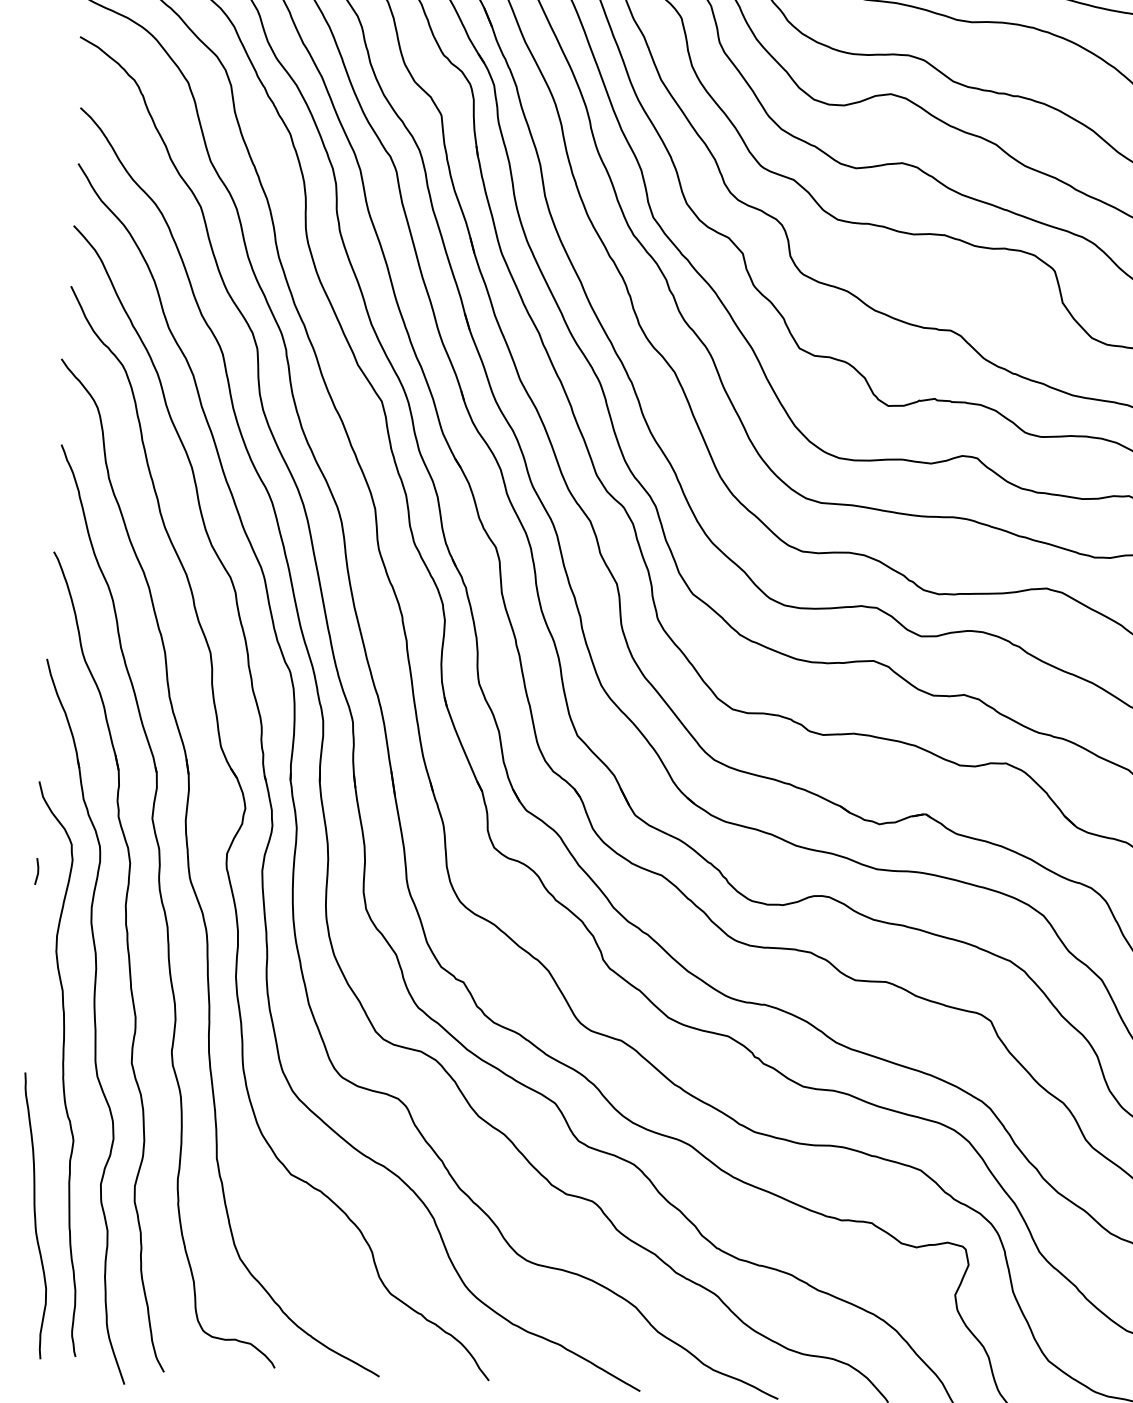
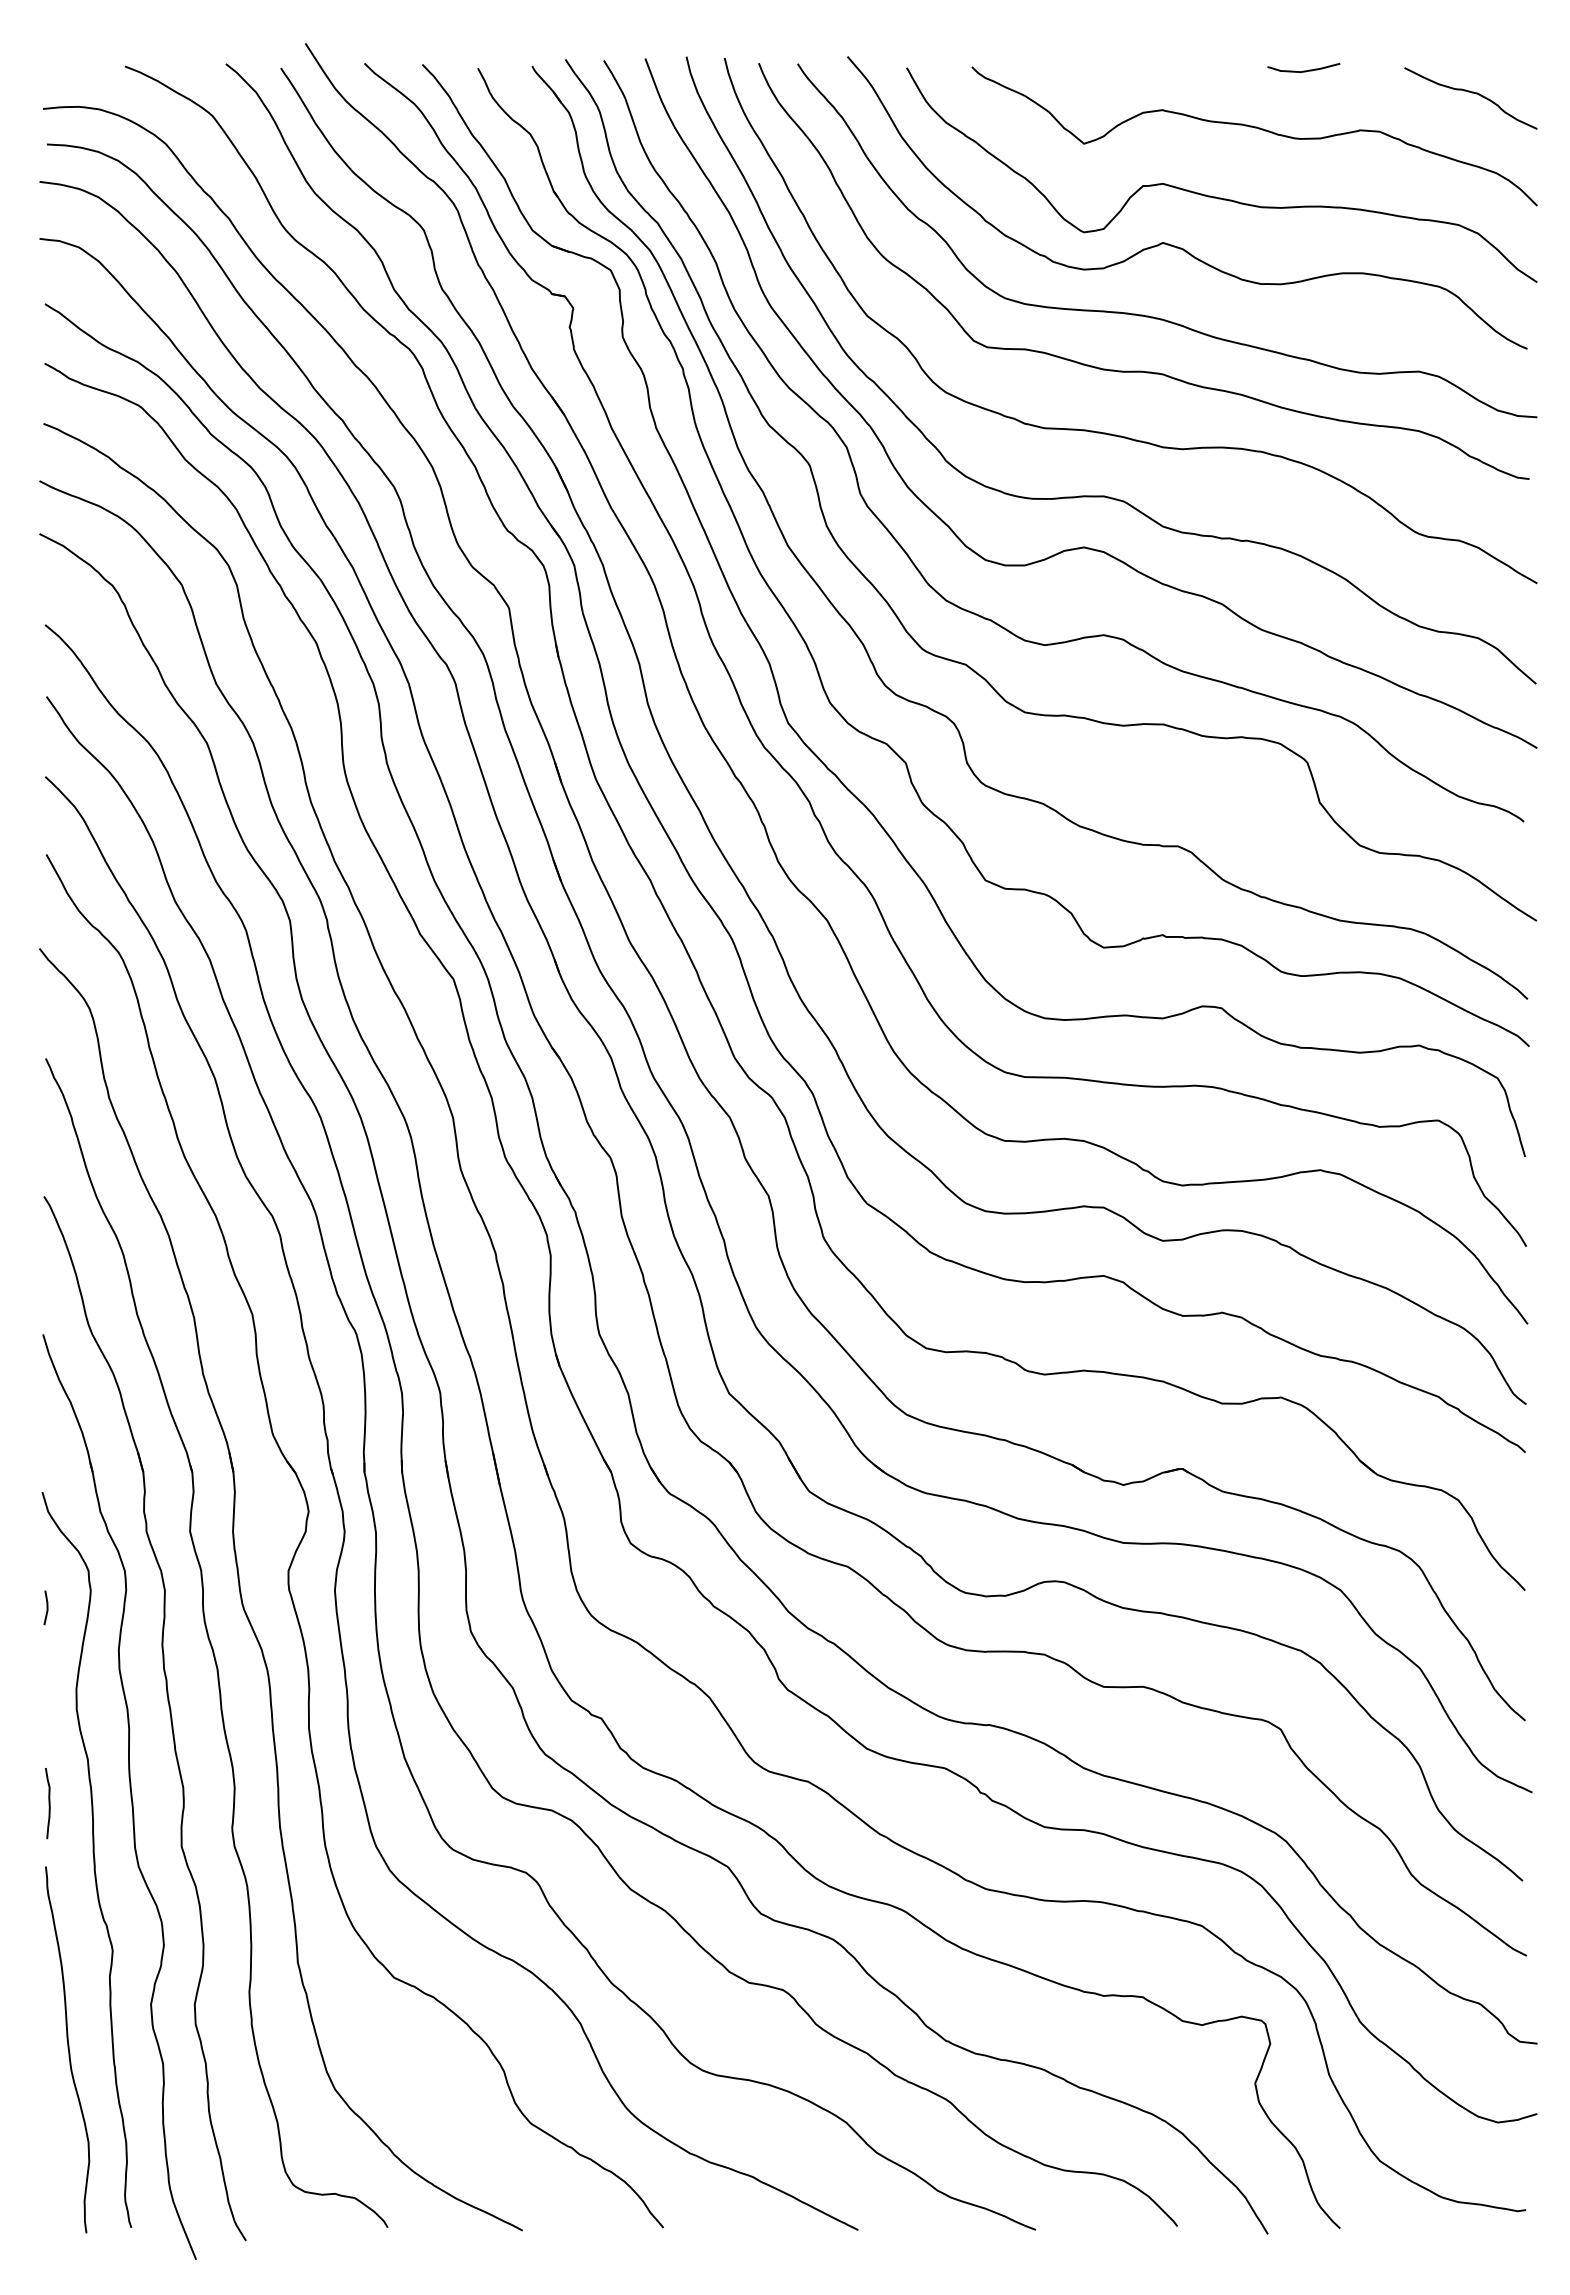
curve: (30, 1023) -> (48, 1803), added

